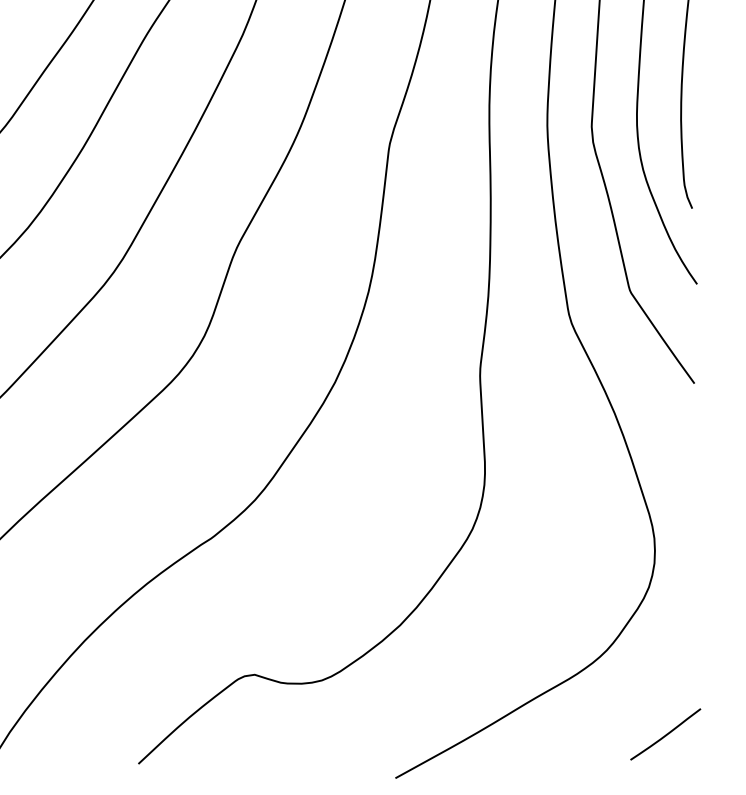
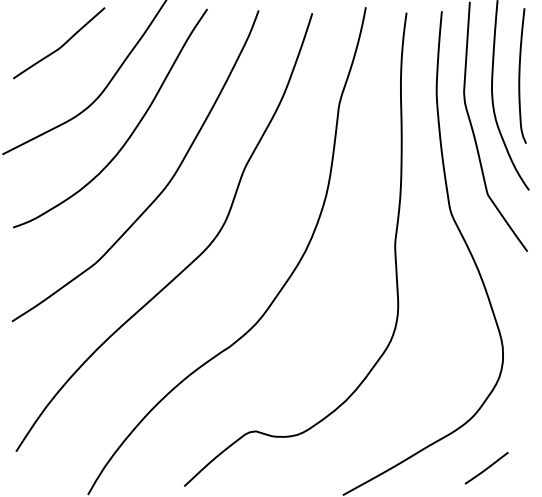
line: (665, 733) -> (486, 467), moved

